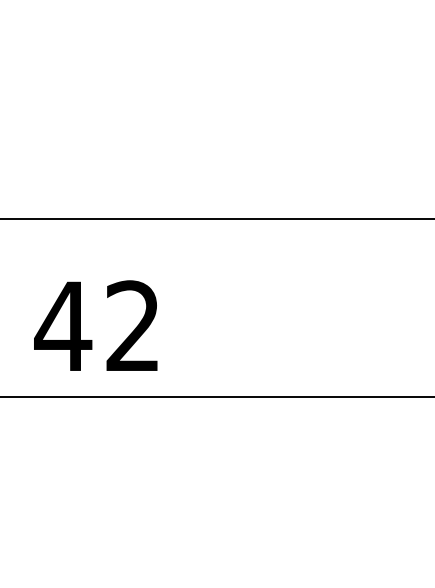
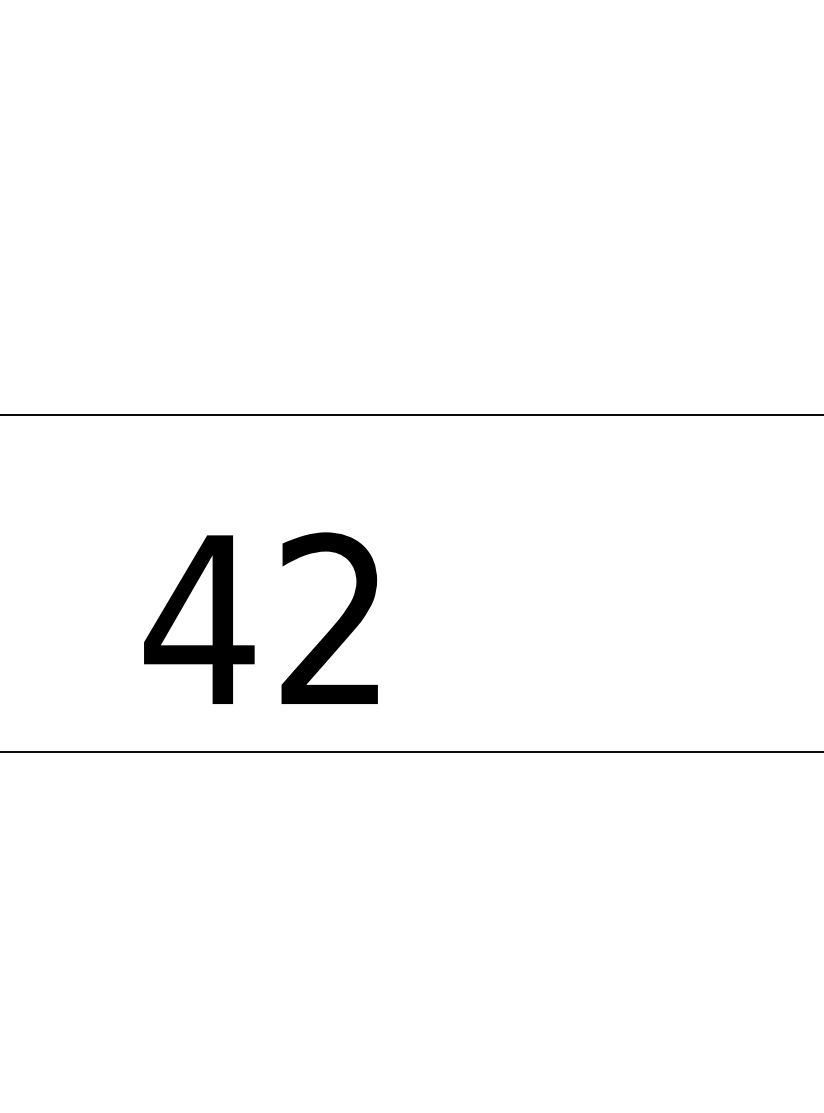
text: (95, 325) -> (260, 618), moved

